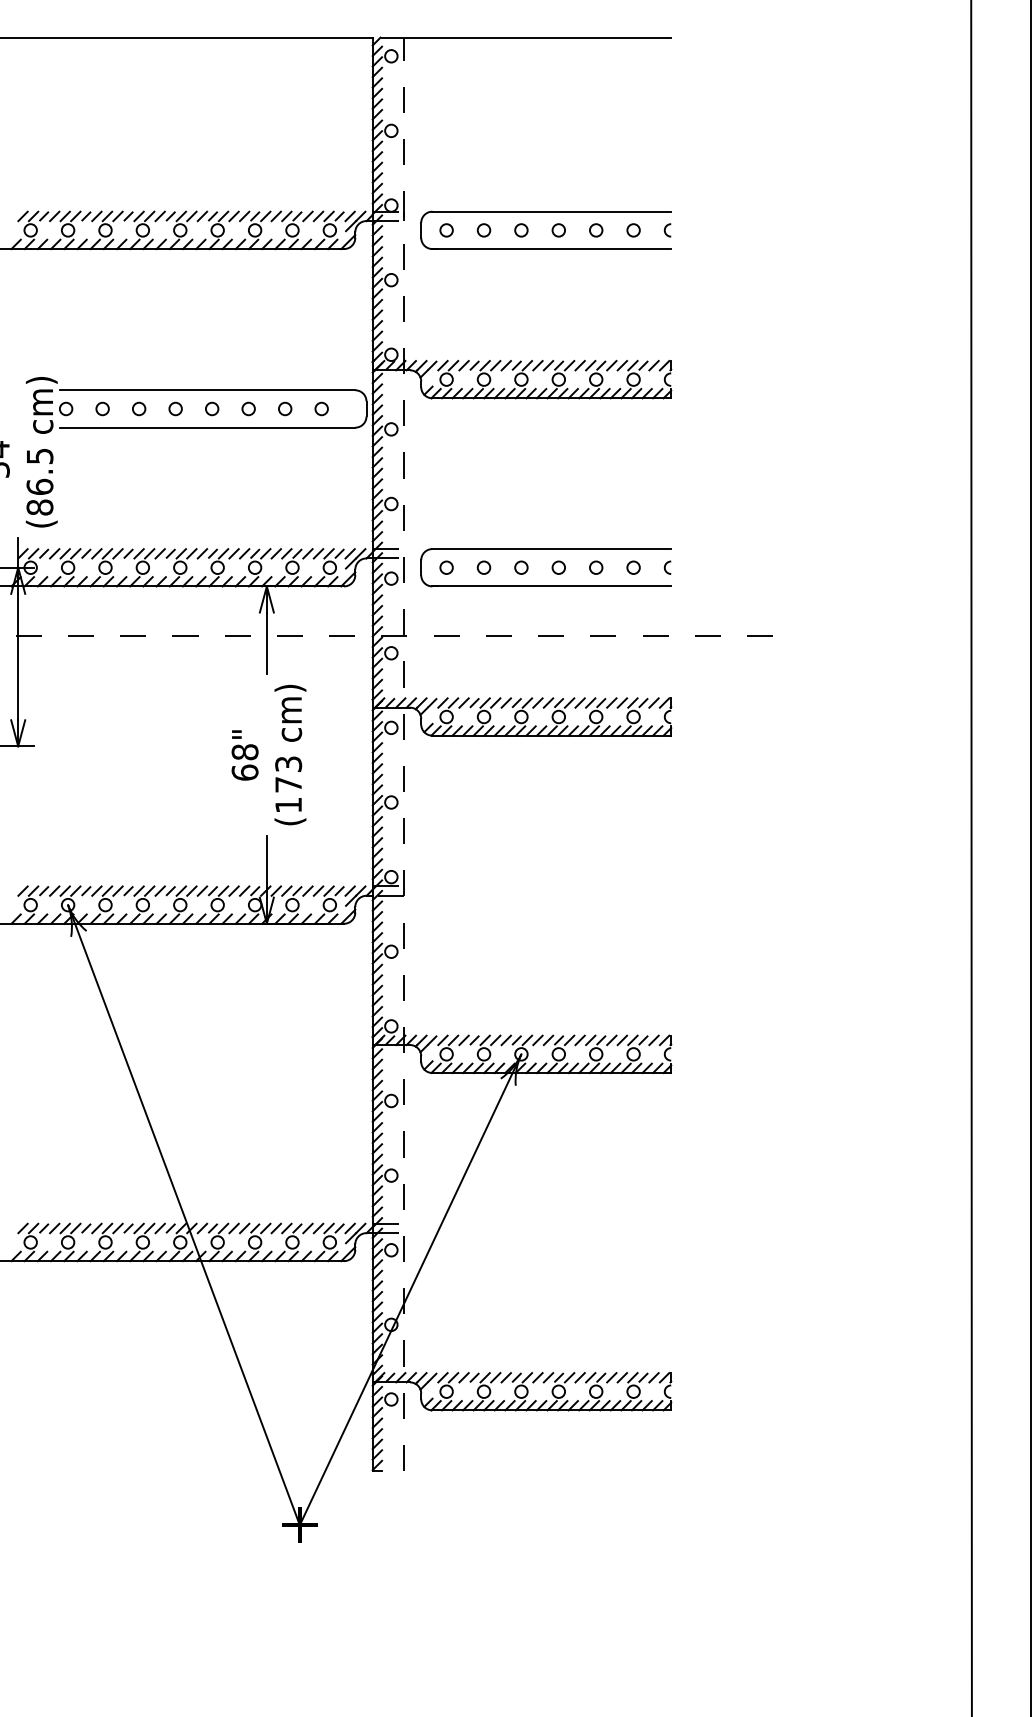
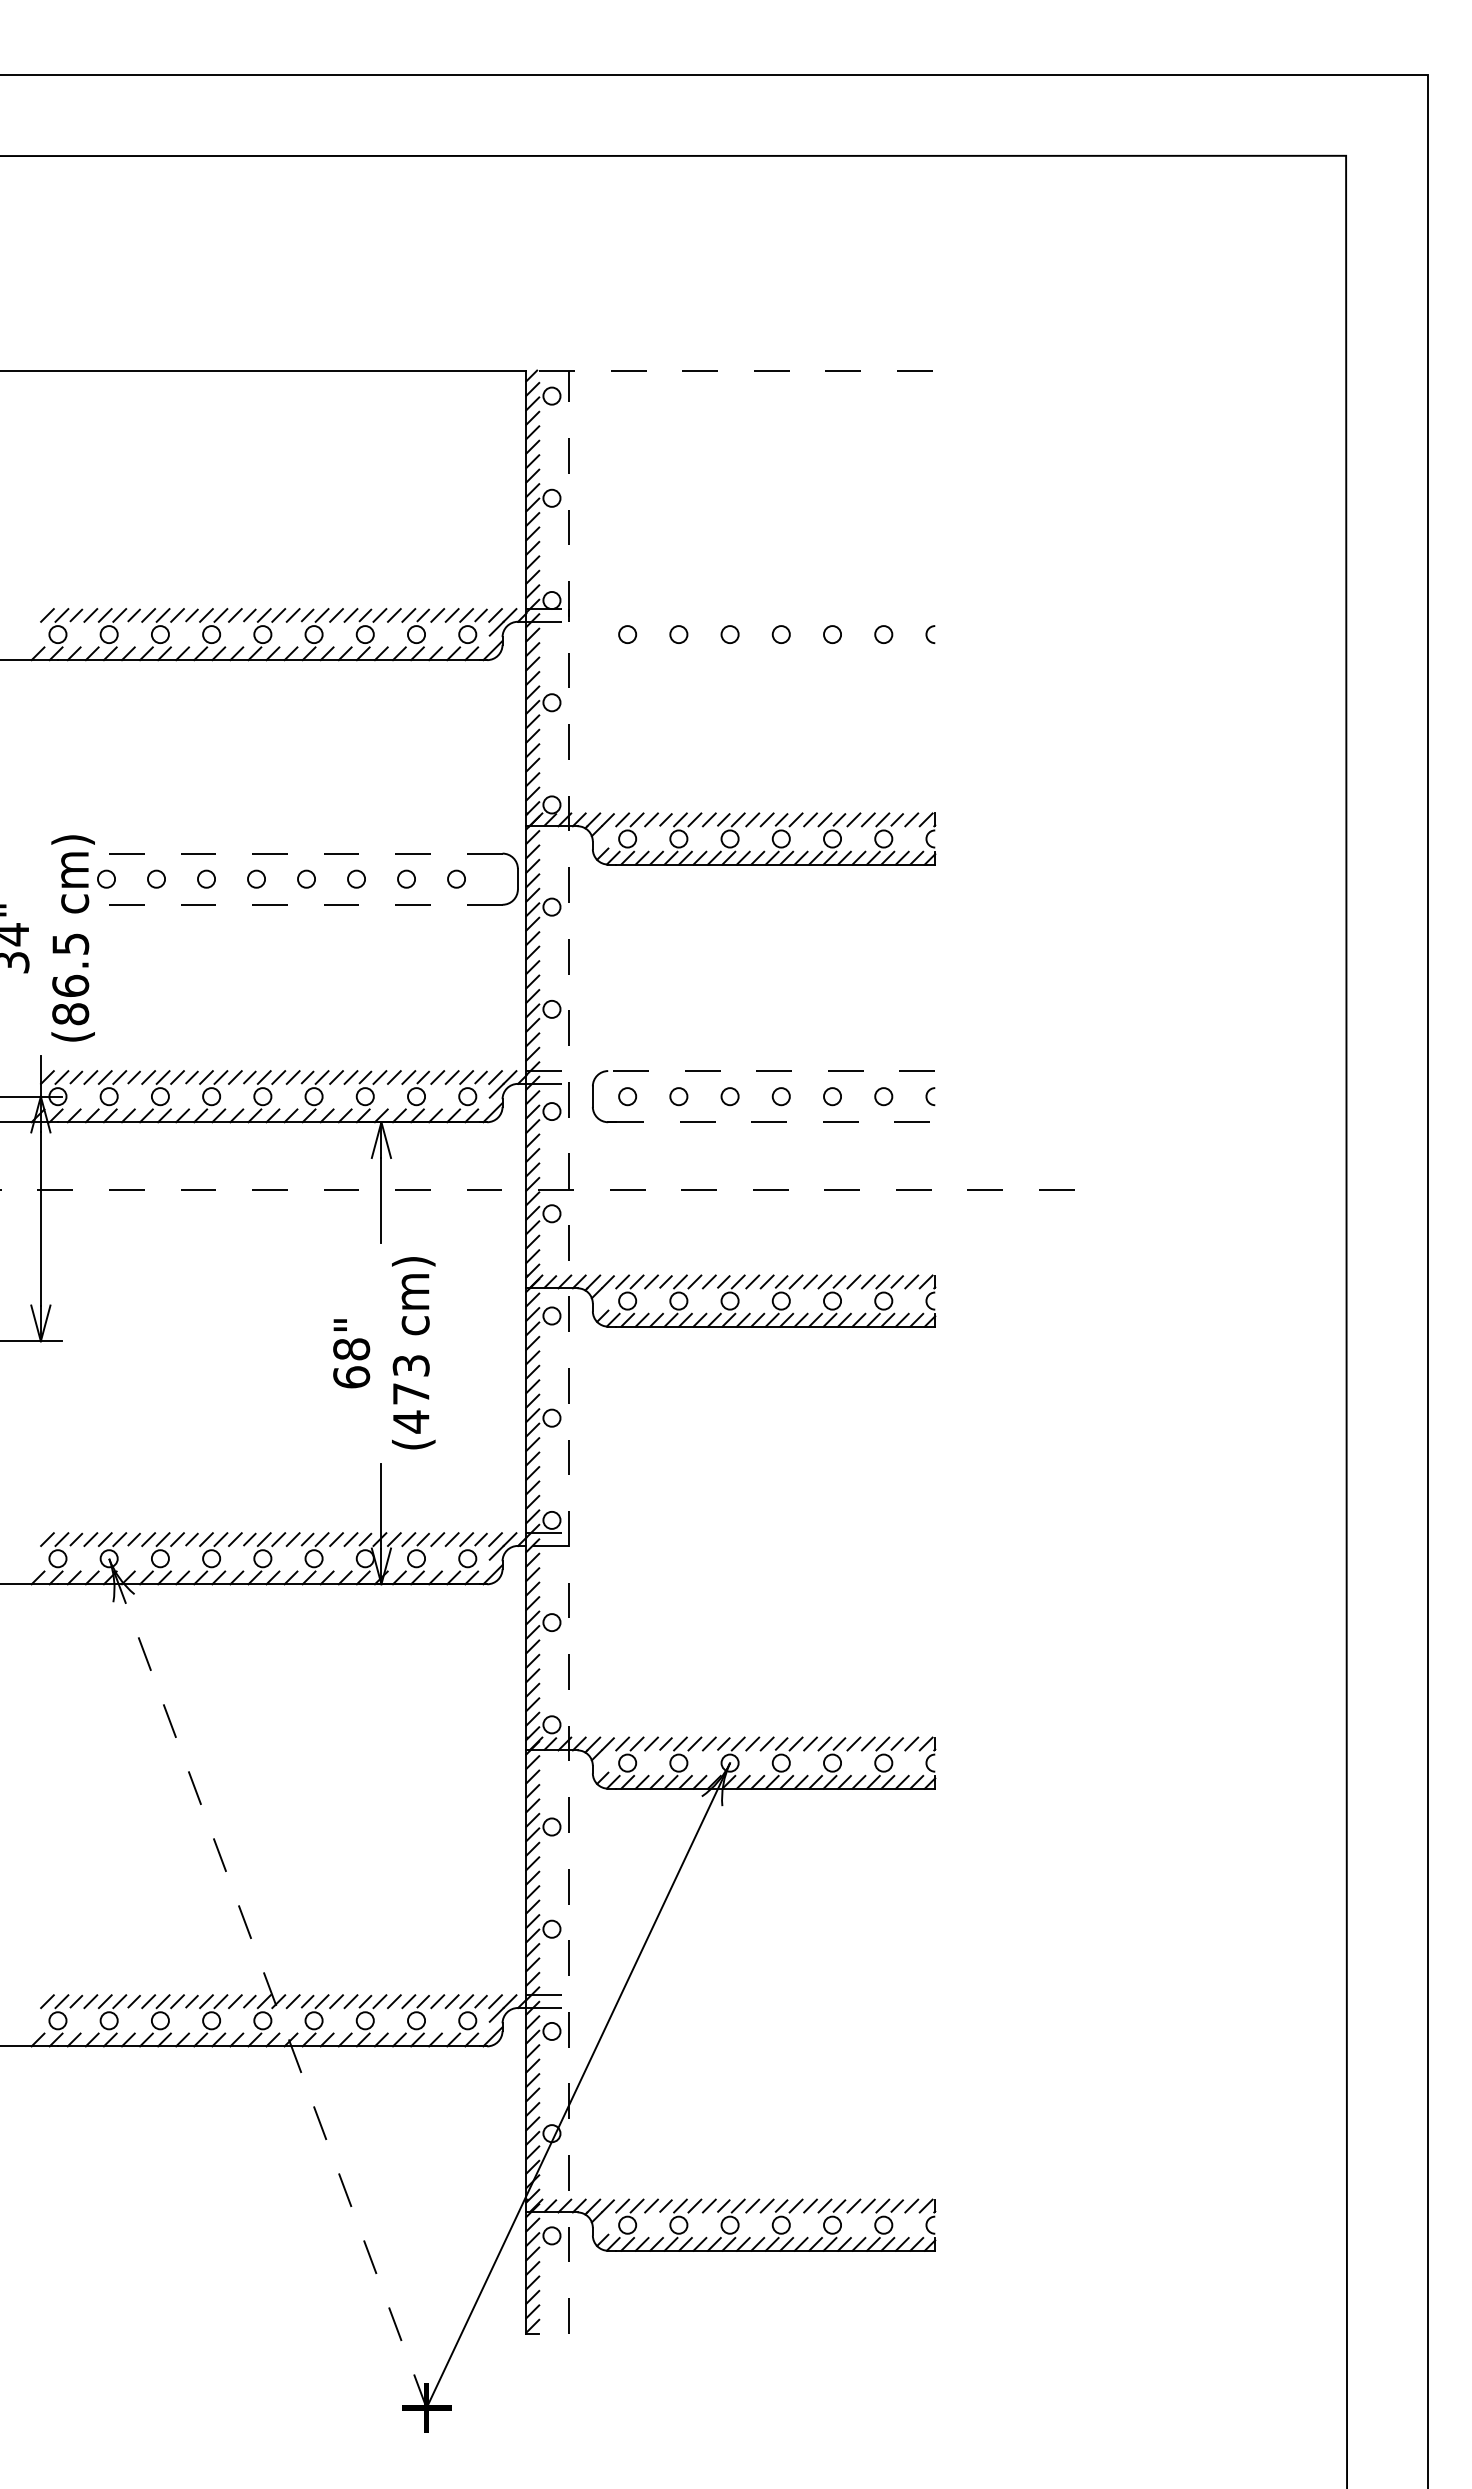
line: (526, 37) -> (737, 370), solid -> dashed
part: (545, 212) -> (763, 609), removed
line: (207, 390) -> (300, 853), solid -> dashed
line: (207, 427) -> (300, 904), solid -> dashed
line: (551, 549) -> (771, 1071), solid -> dashed
line: (551, 586) -> (771, 1122), solid -> dashed
text: (288, 804) -> (411, 1421), (173 -> (473
line: (183, 1214) -> (267, 1982), solid -> dashed

